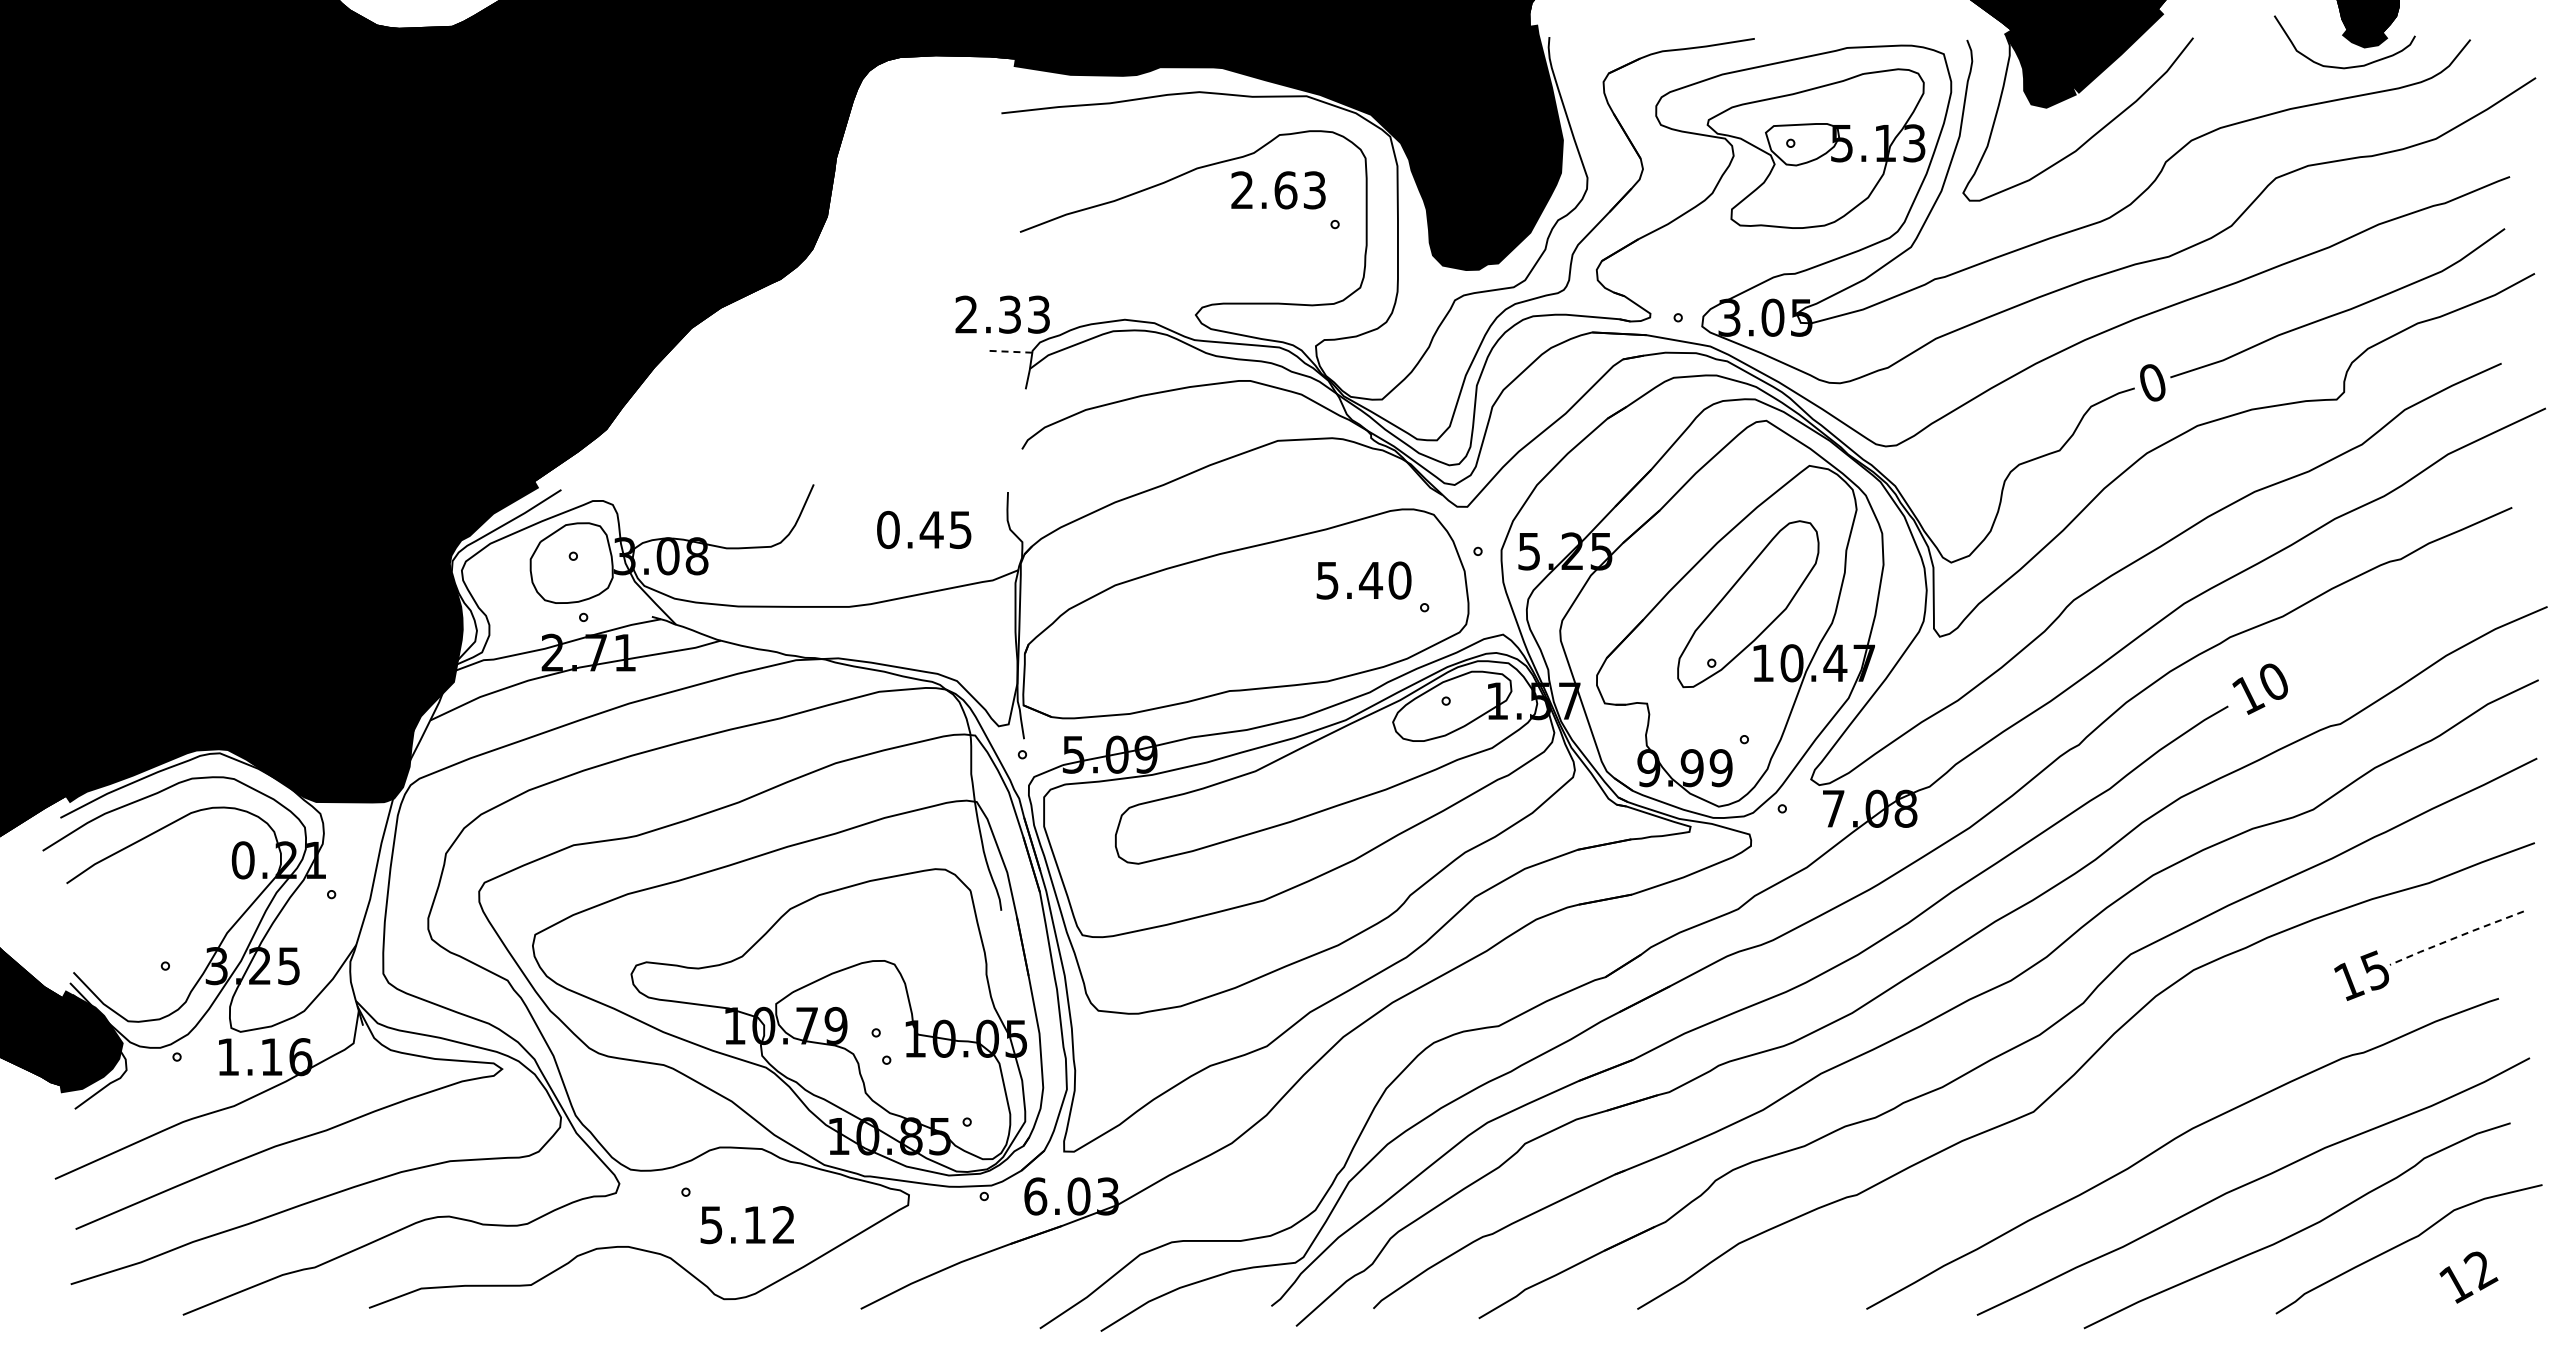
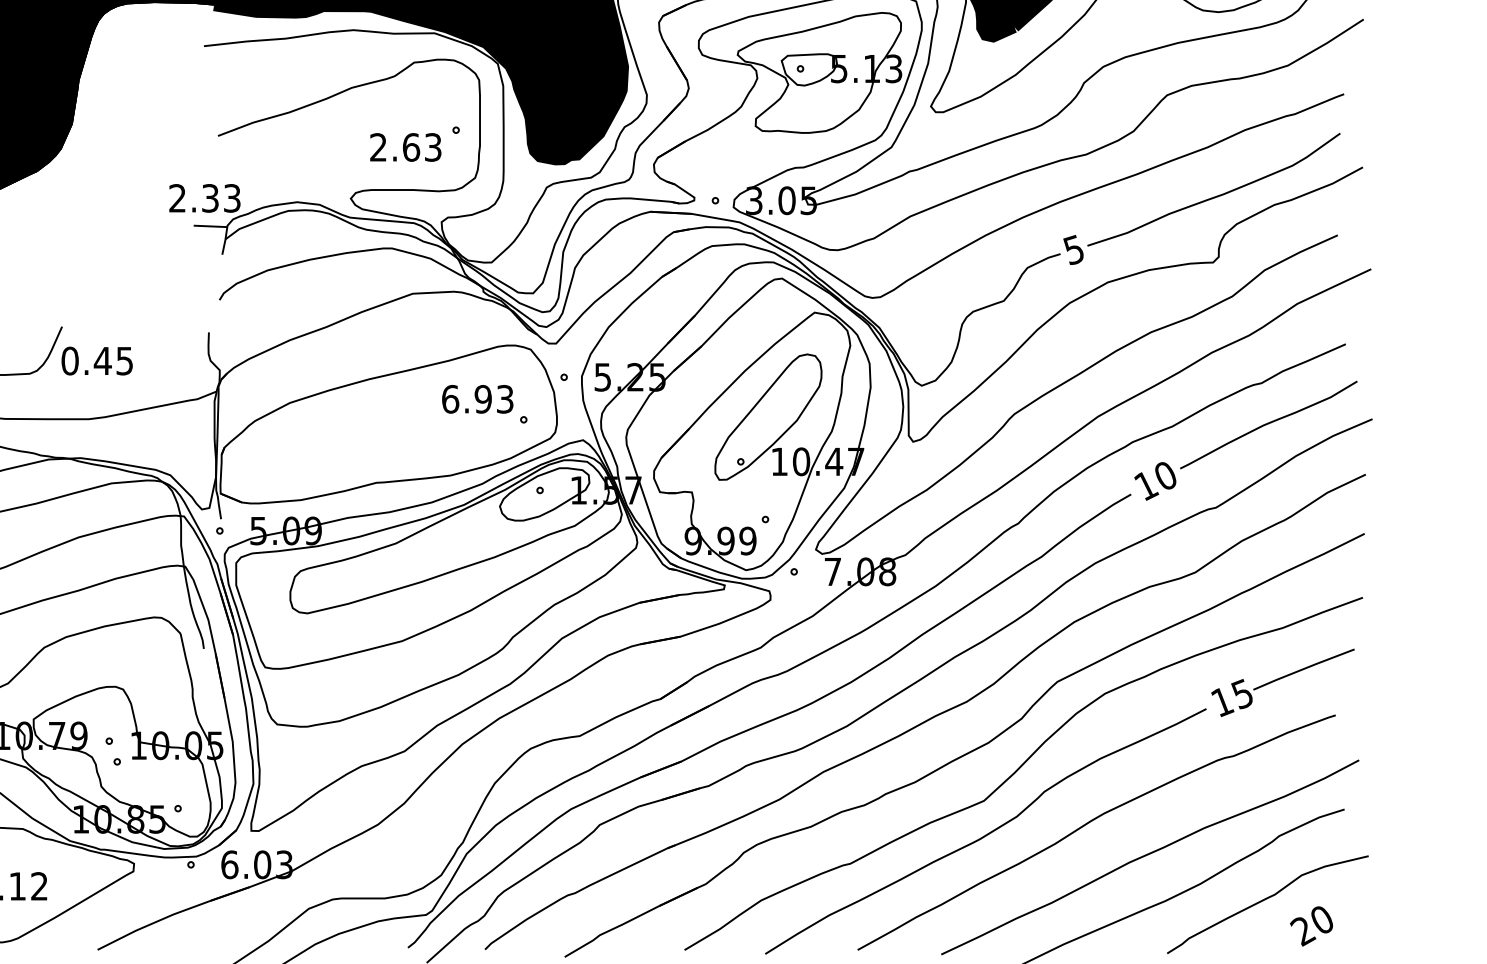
text: (1278, 190) -> (405, 147), moved
line: (1009, 351) -> (210, 226), dashed -> solid
text: (2151, 382) -> (1073, 249), 0 -> 5
text: (924, 529) -> (97, 360), moved
text: (1363, 580) -> (477, 399), 5.40 -> 6.93
curve: (2410, 613) -> (1268, 424), added
line: (2456, 937) -> (1303, 669), dashed -> solid
curve: (2037, 1155) -> (987, 833), added
text: (2468, 1277) -> (1312, 926), 12 -> 20

